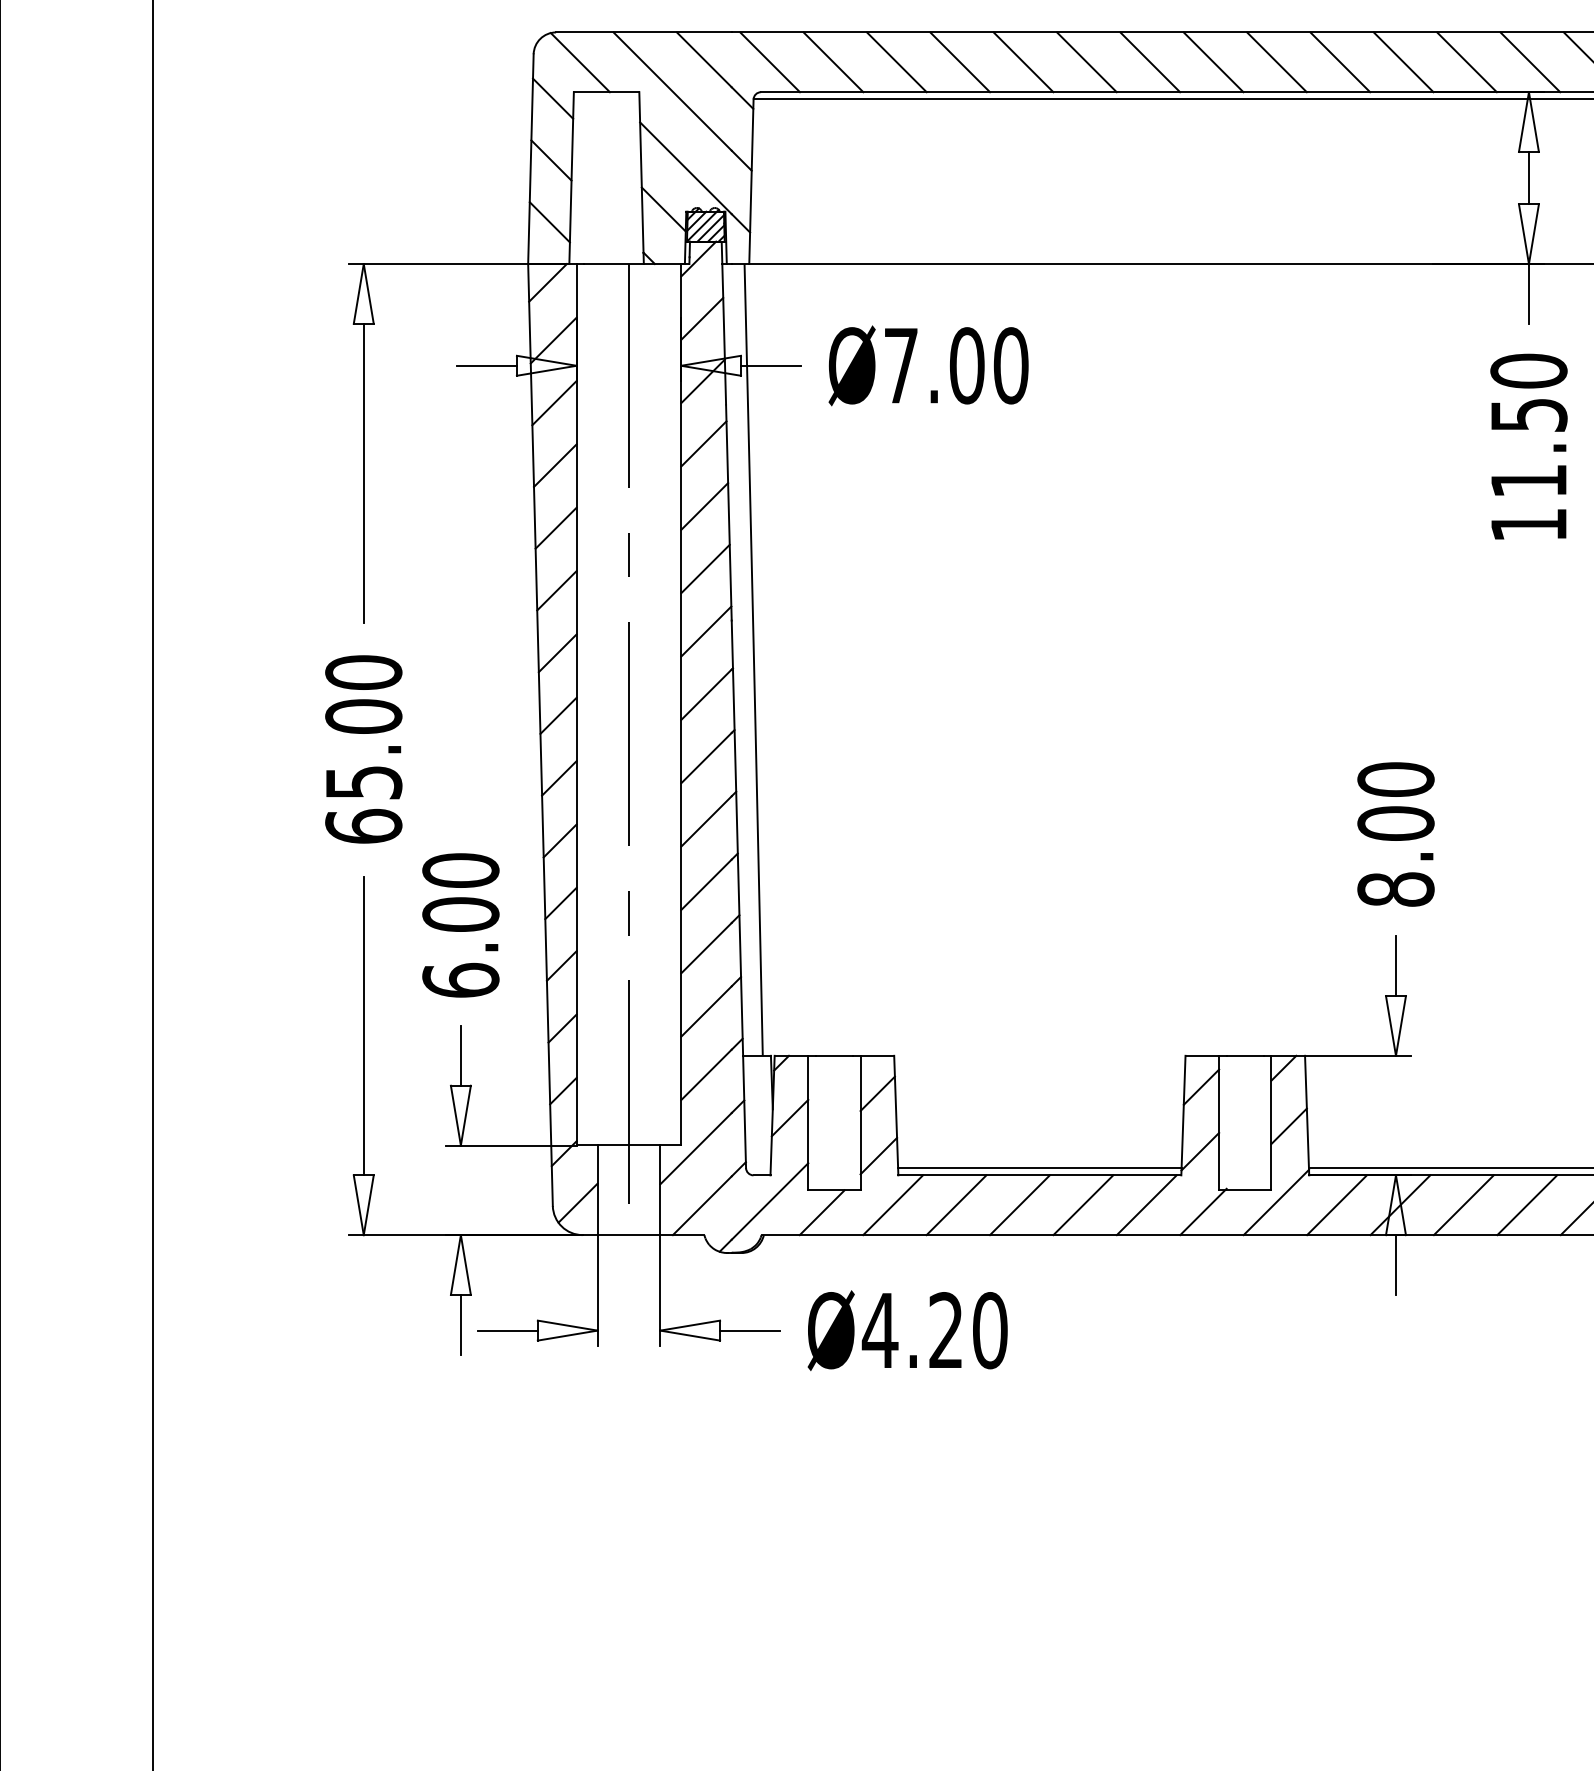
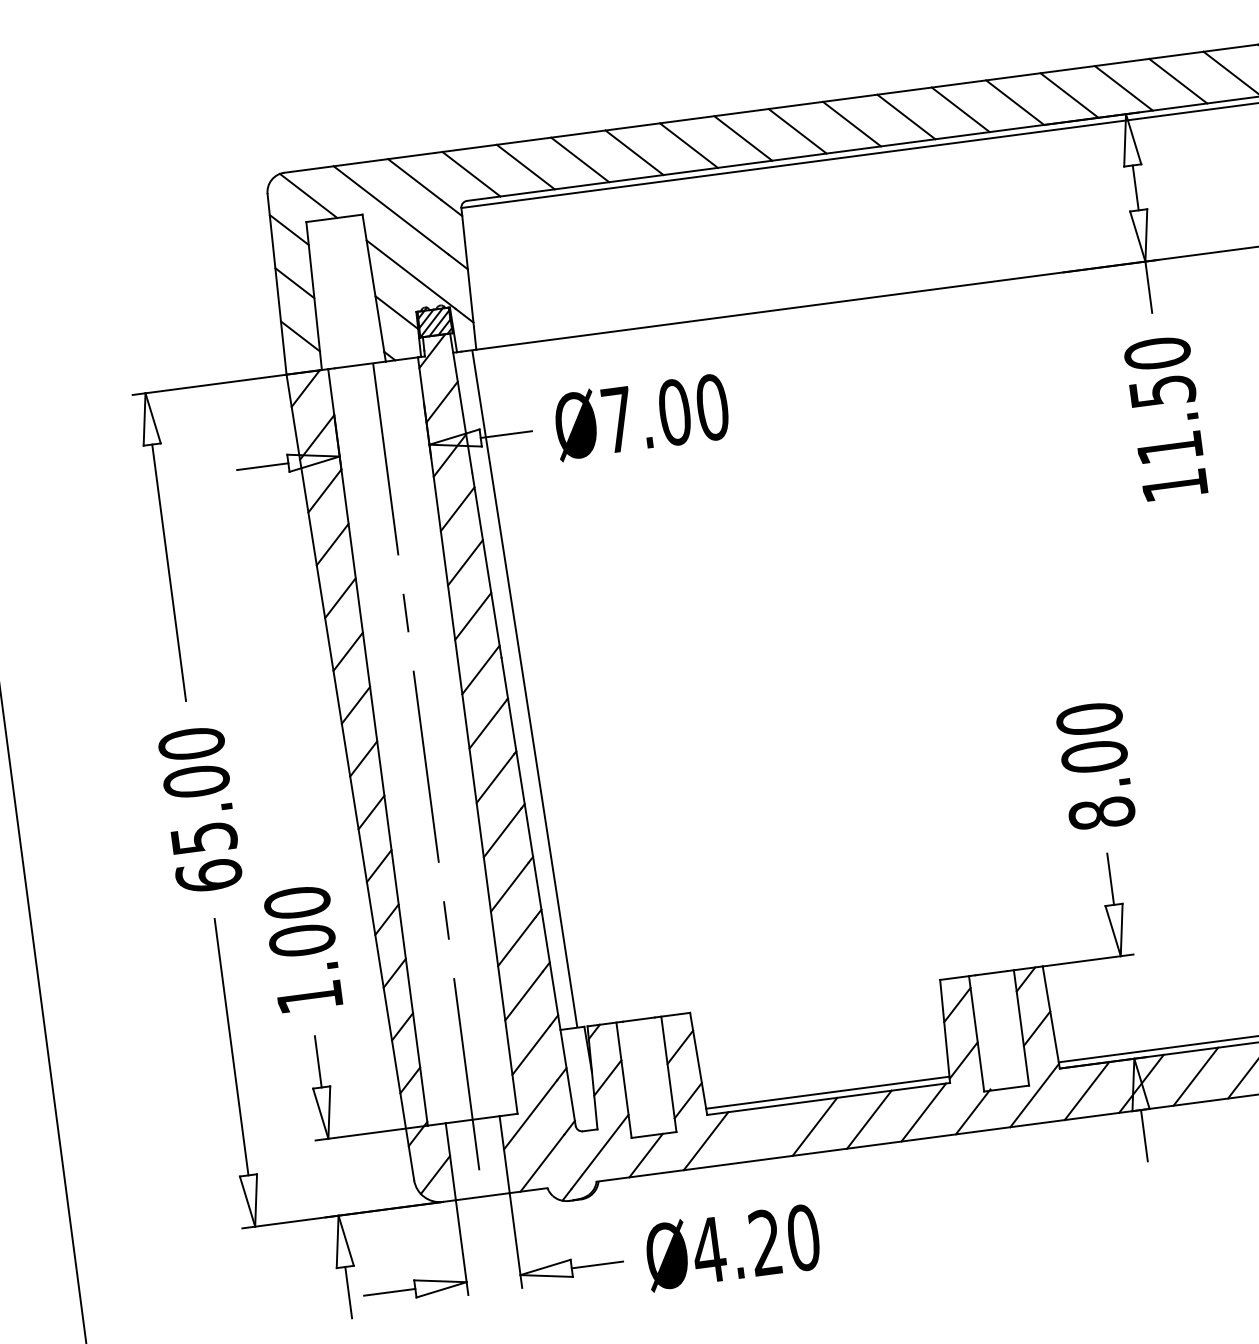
text: (460, 979) -> (309, 996), 6.00 -> 1.00
line: (956, 1205) -> (760, 1134), removed

